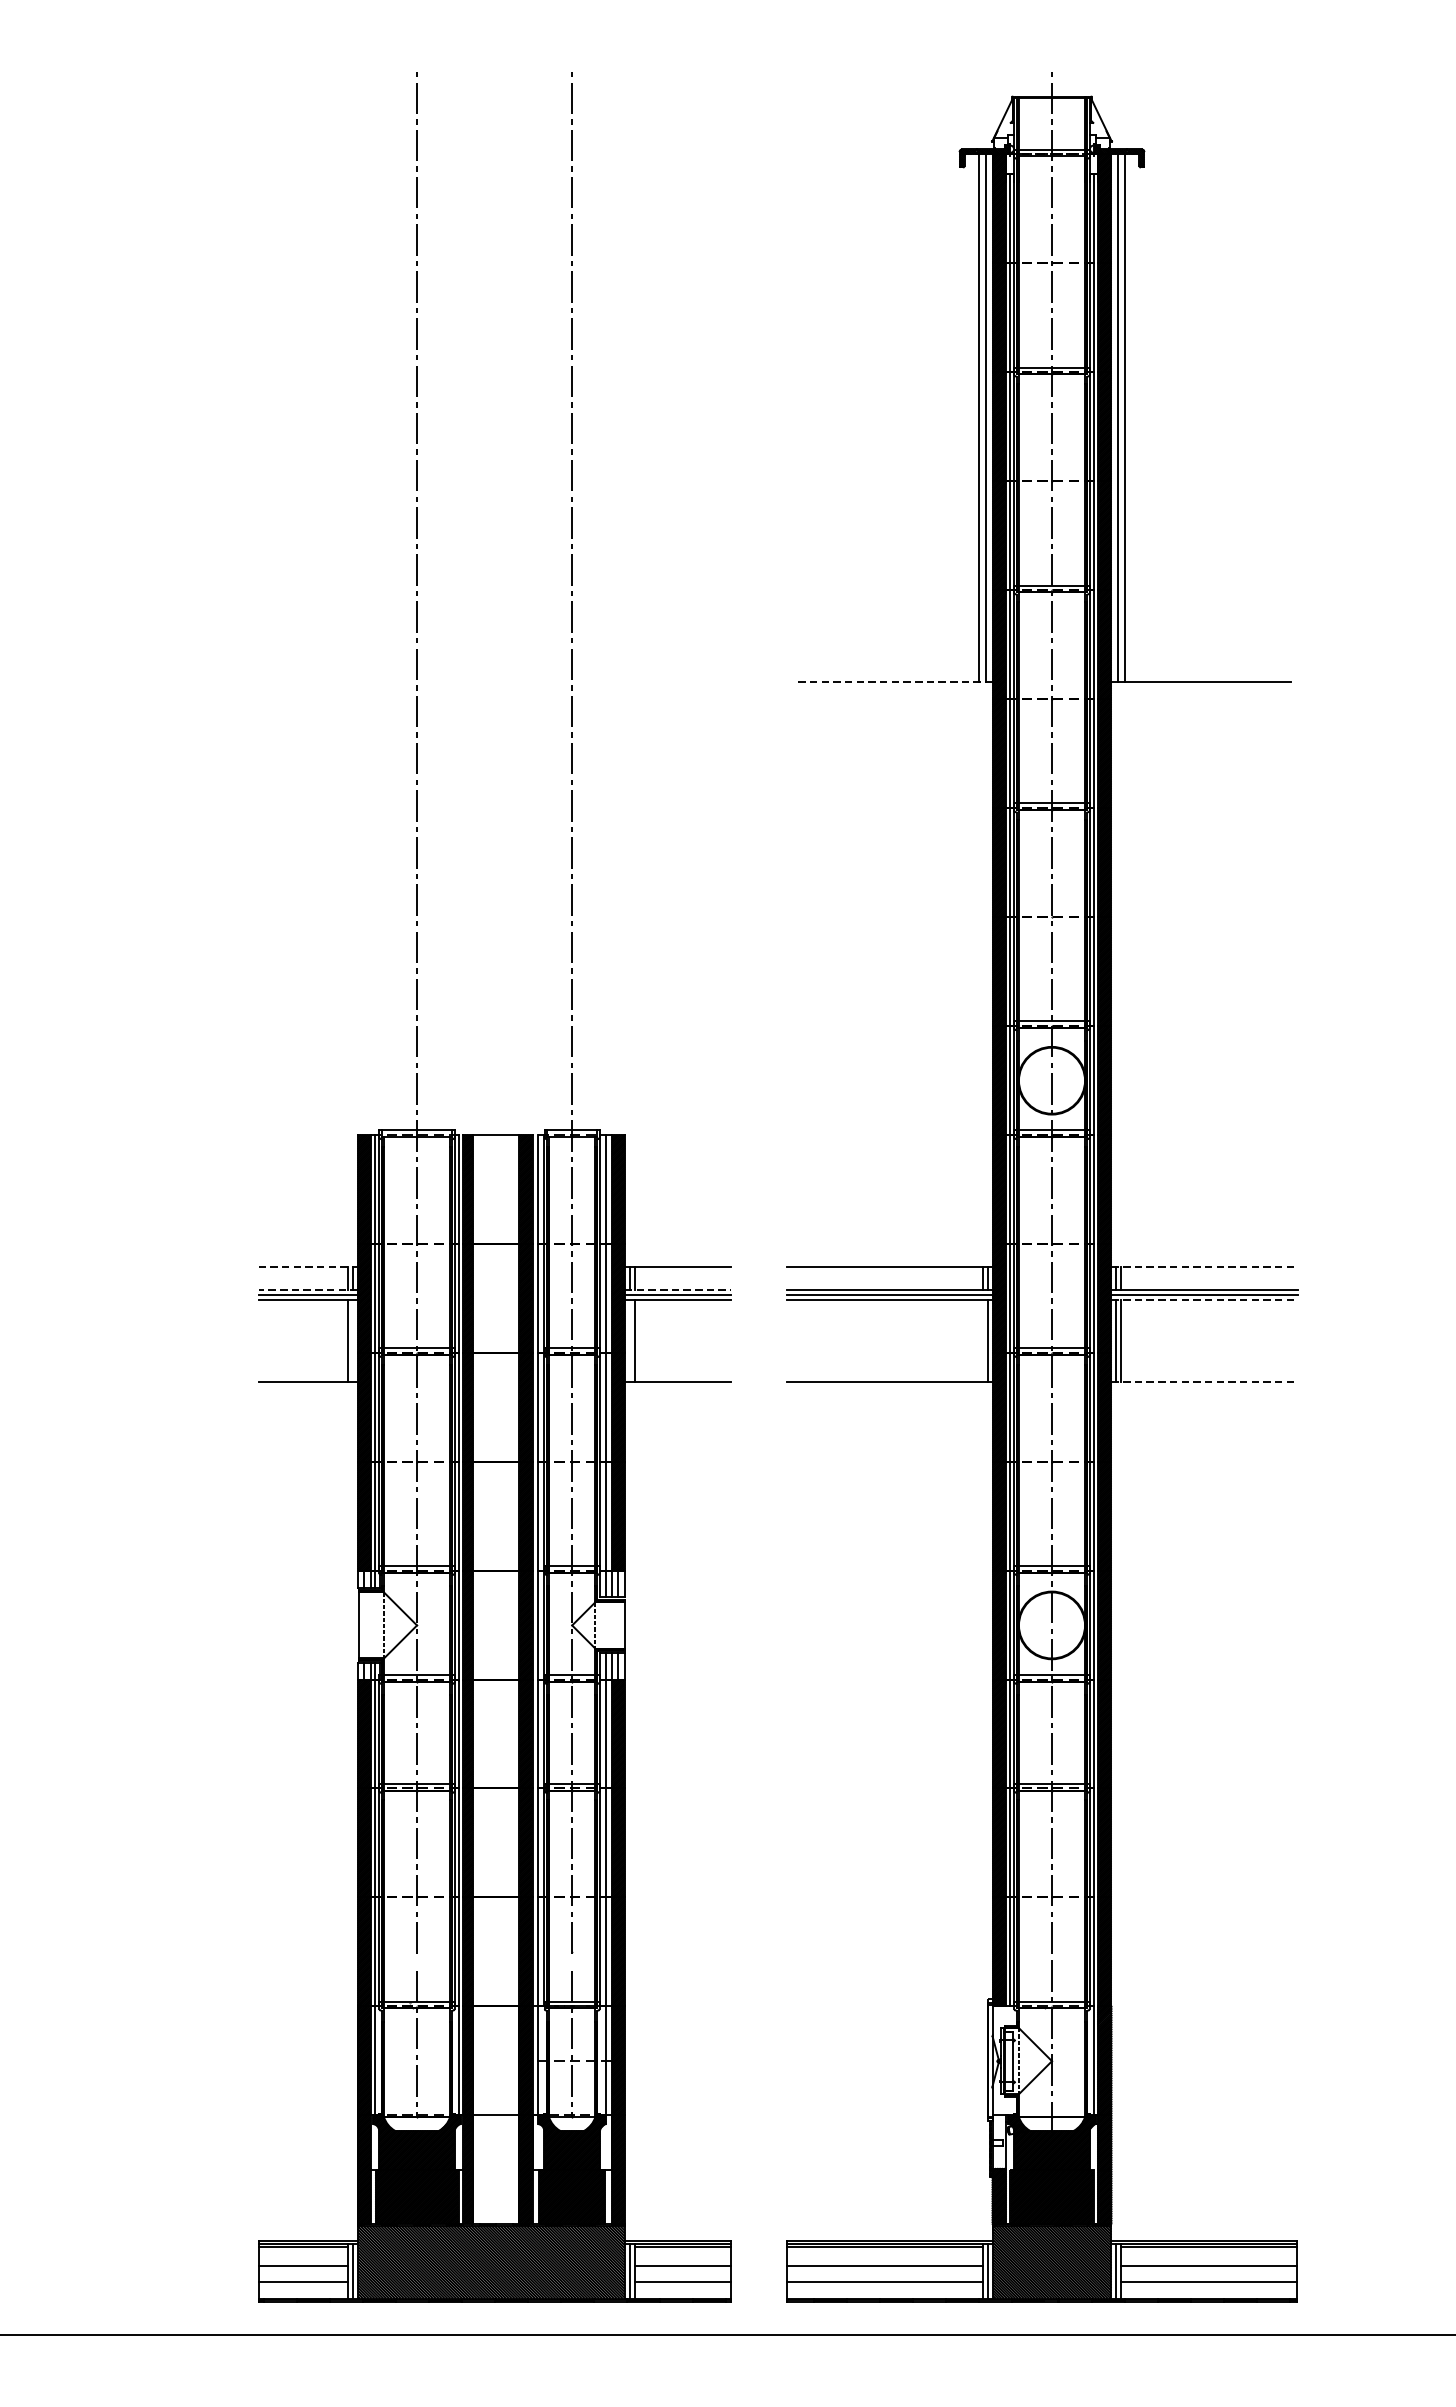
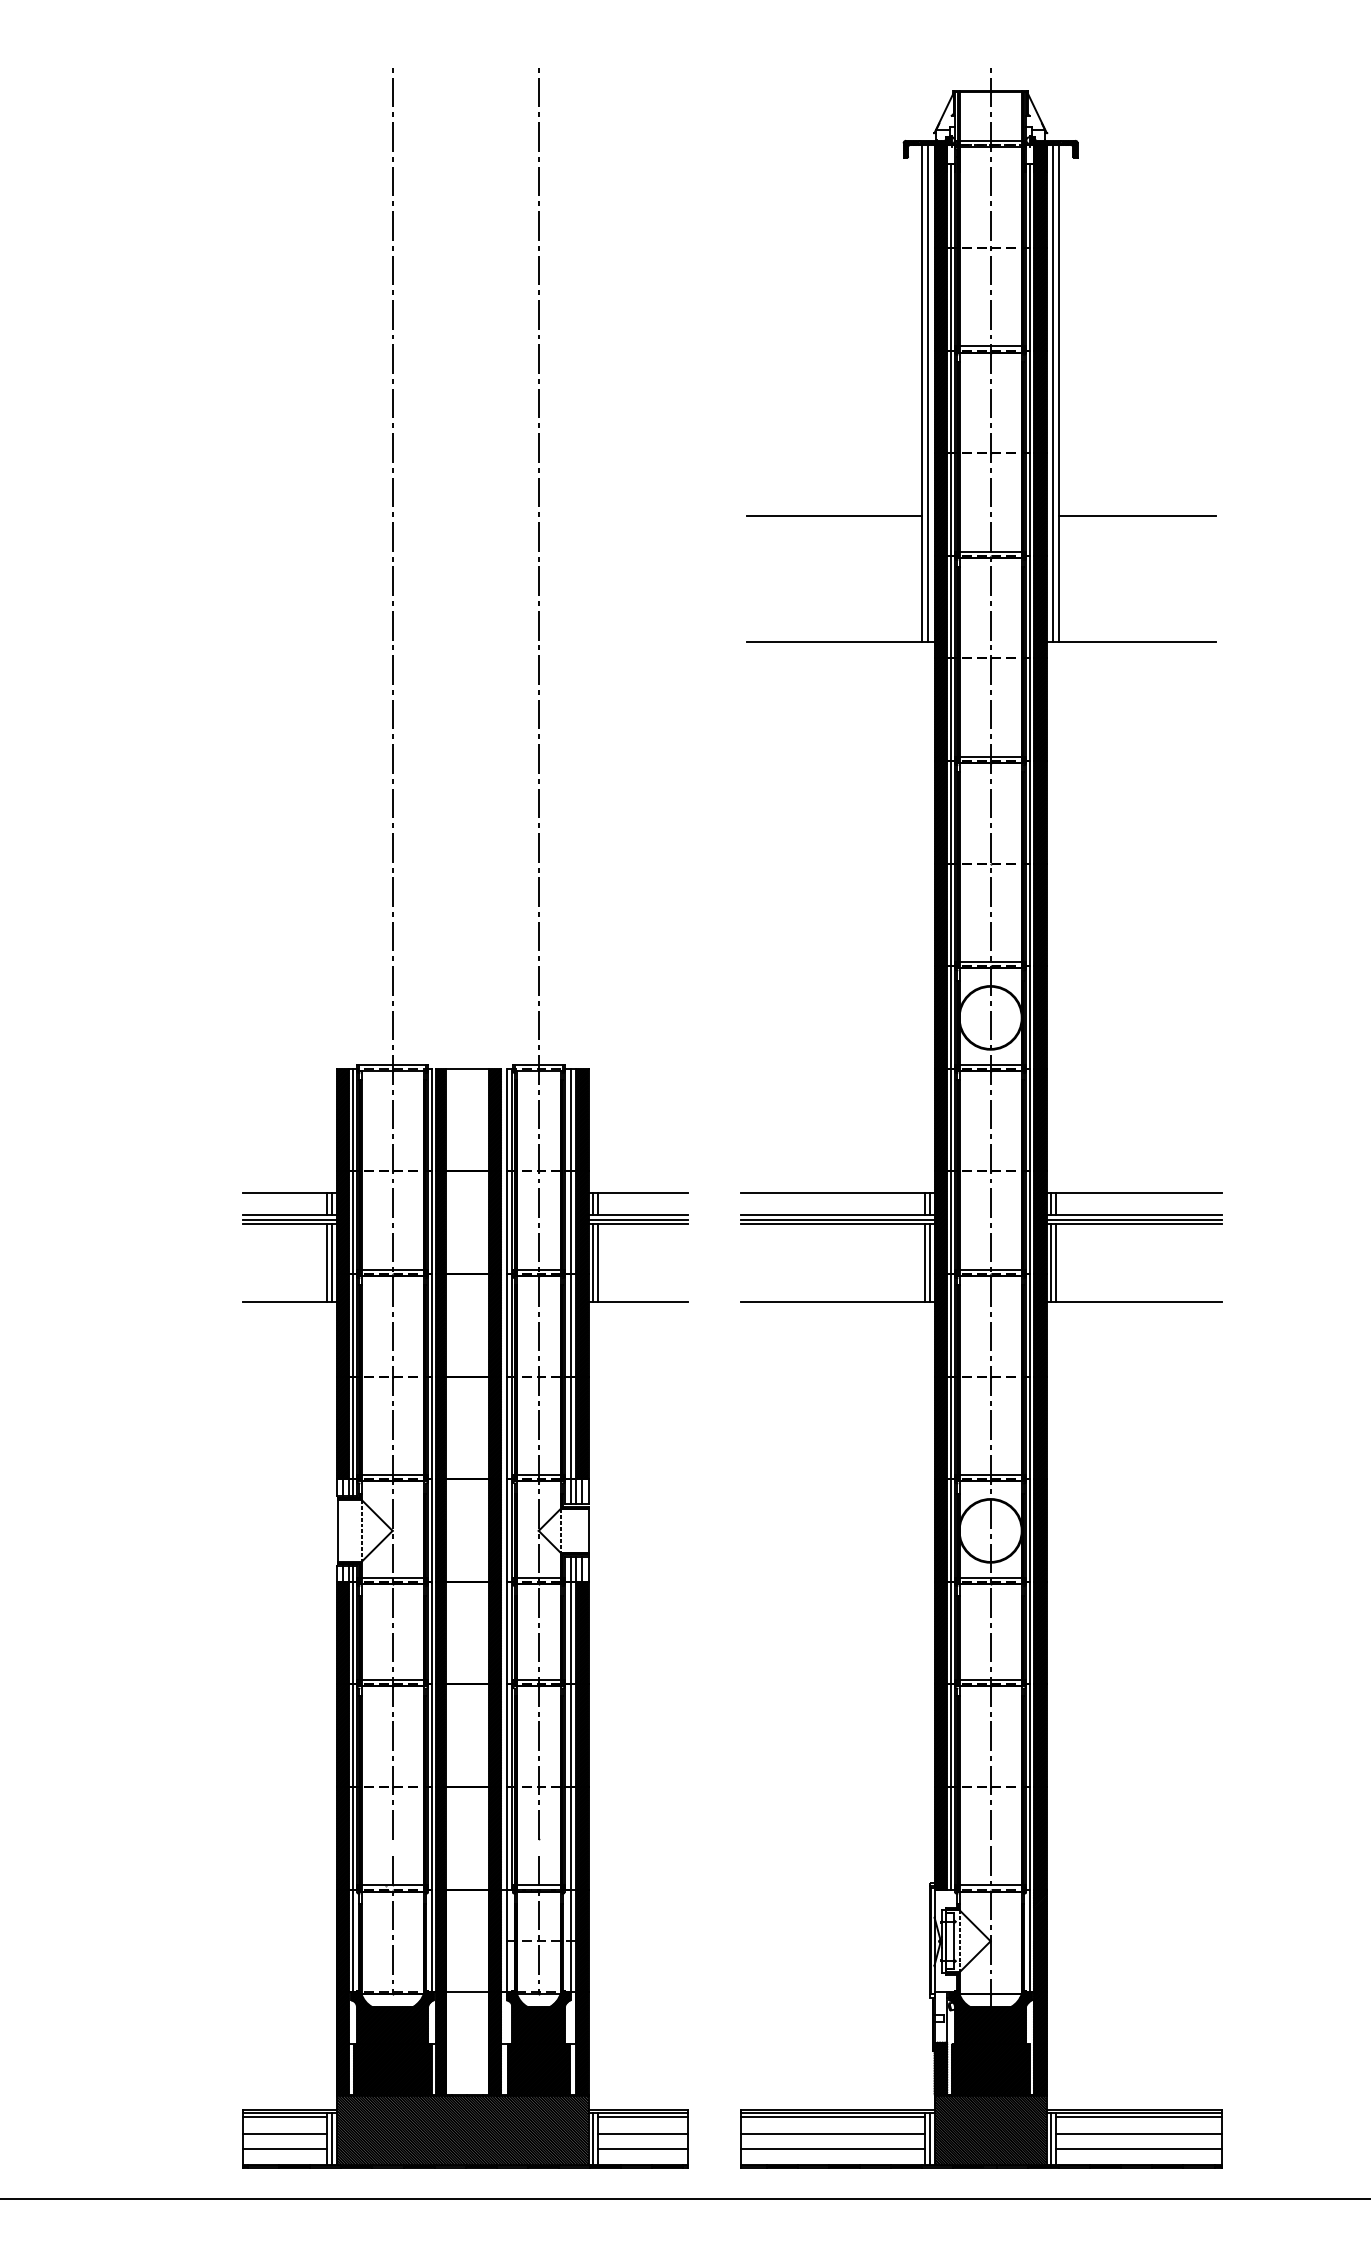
line: (886, 548) -> (834, 516), added
line: (1207, 548) -> (1137, 516), added
line: (893, 682) -> (841, 642), dashed -> solid
line: (308, 1267) -> (290, 1193), dashed -> solid
line: (1204, 1267) -> (1134, 1193), dashed -> solid
line: (308, 1289) -> (290, 1214), dashed -> solid
line: (678, 1289) -> (638, 1214), dashed -> solid
line: (1204, 1300) -> (1134, 1224), dashed -> solid
line: (353, 1341) -> (332, 1263), added
line: (630, 1341) -> (593, 1263), added
line: (982, 1341) -> (925, 1263), added
line: (1204, 1382) -> (1134, 1302), dashed -> solid

